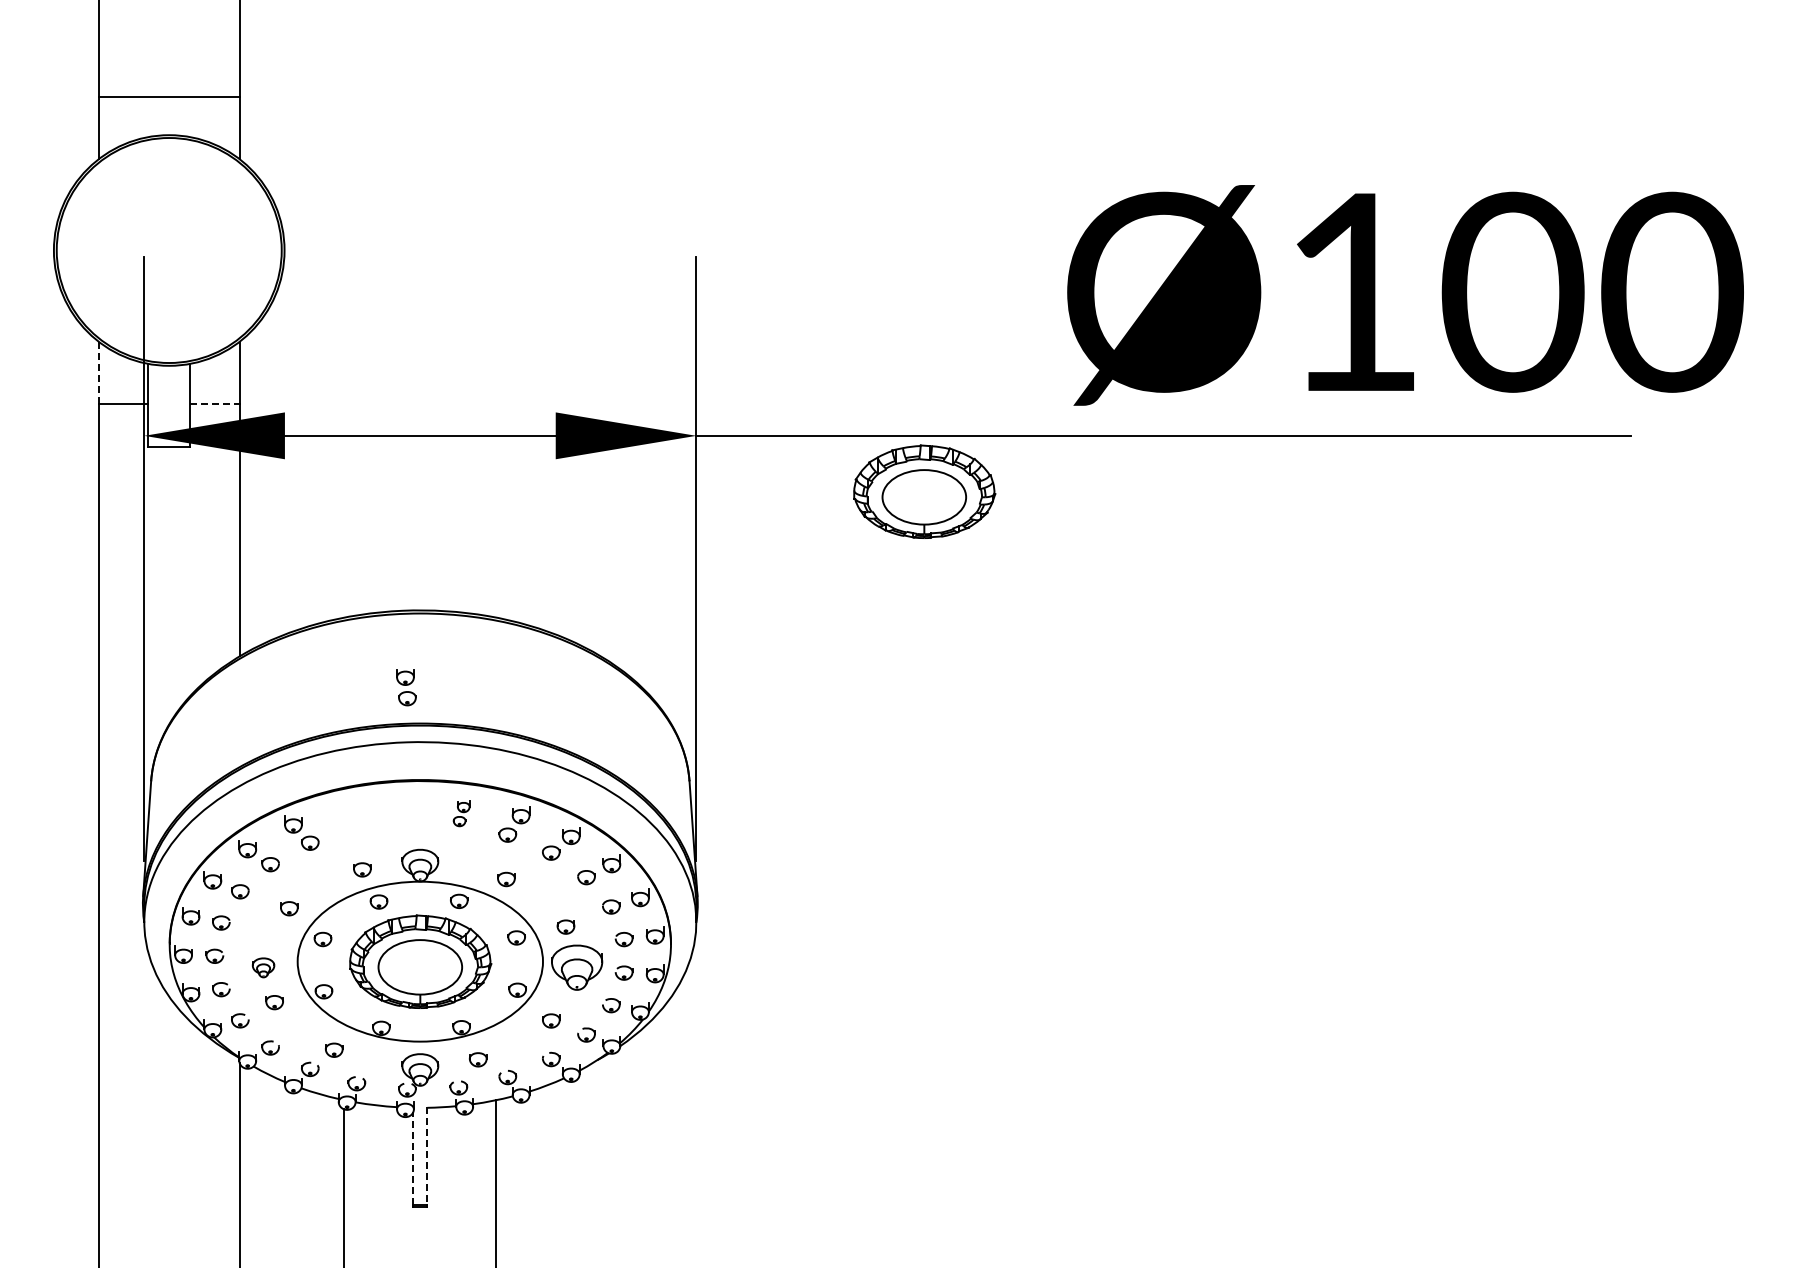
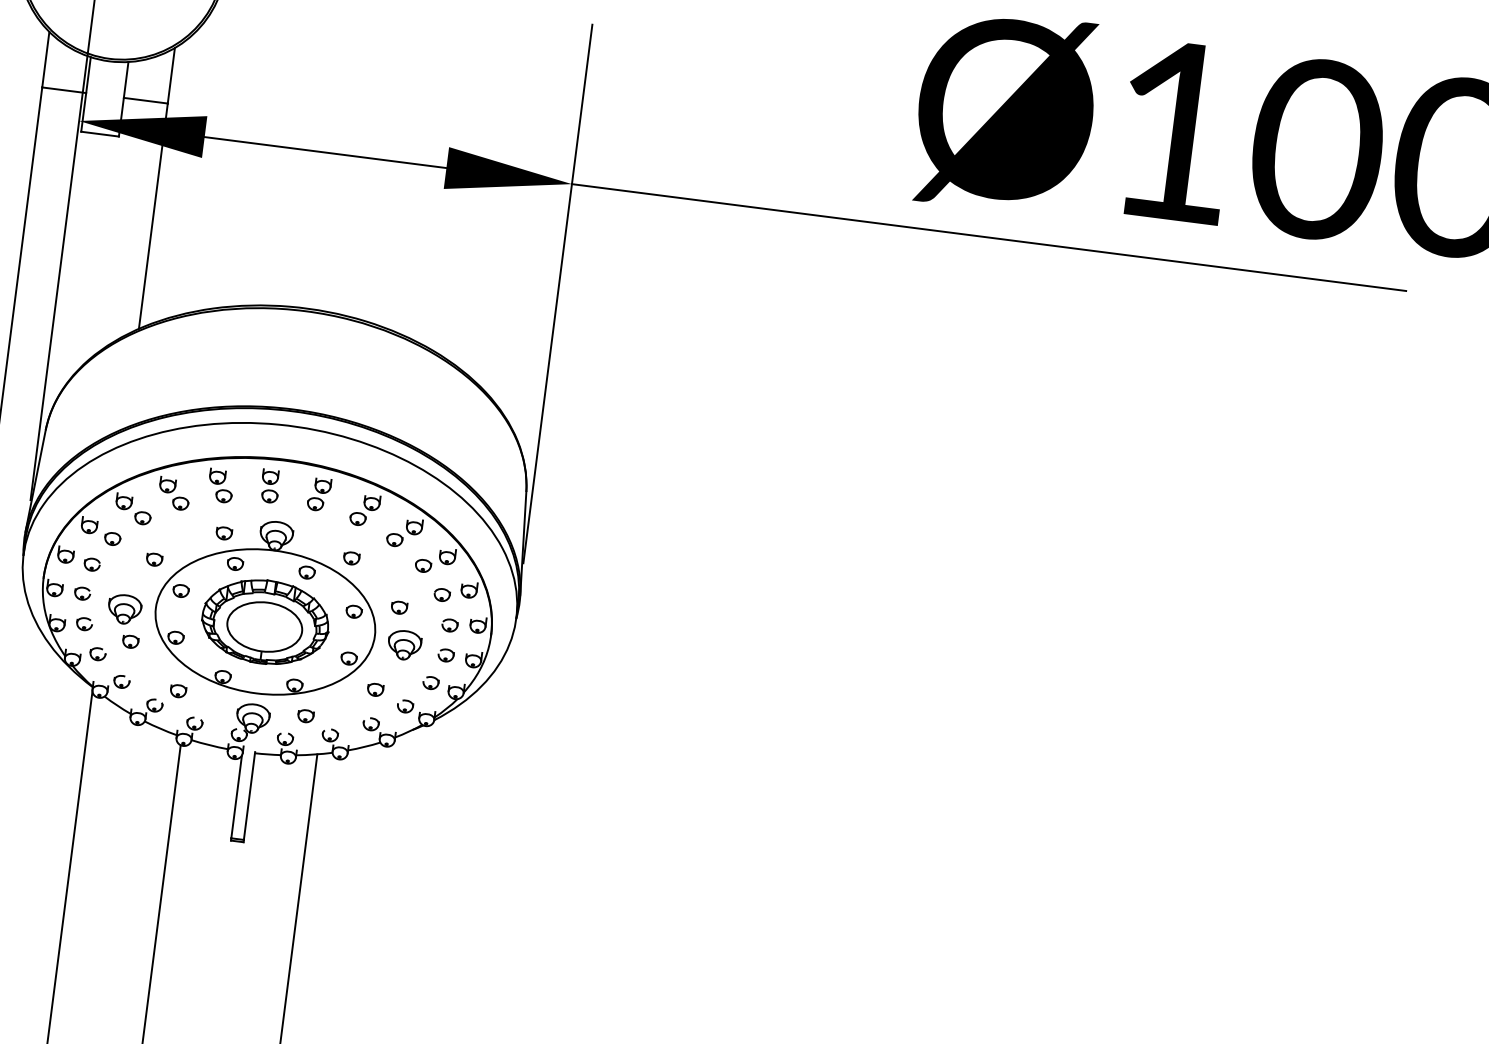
line: (98, 373) -> (45, 60), dashed -> solid
line: (214, 404) -> (145, 101), dashed -> solid
part: (924, 491) -> (769, 259), removed
part: (406, 687) -> (270, 486), moved
part: (461, 813) -> (319, 494), size x1.43
part: (351, 817) -> (220, 485), added
part: (263, 967) -> (124, 609), size x1.67
part: (576, 967) -> (404, 645), size x0.71
line: (427, 1156) -> (249, 796), dashed -> solid
line: (413, 1158) -> (236, 796), dashed -> solid

